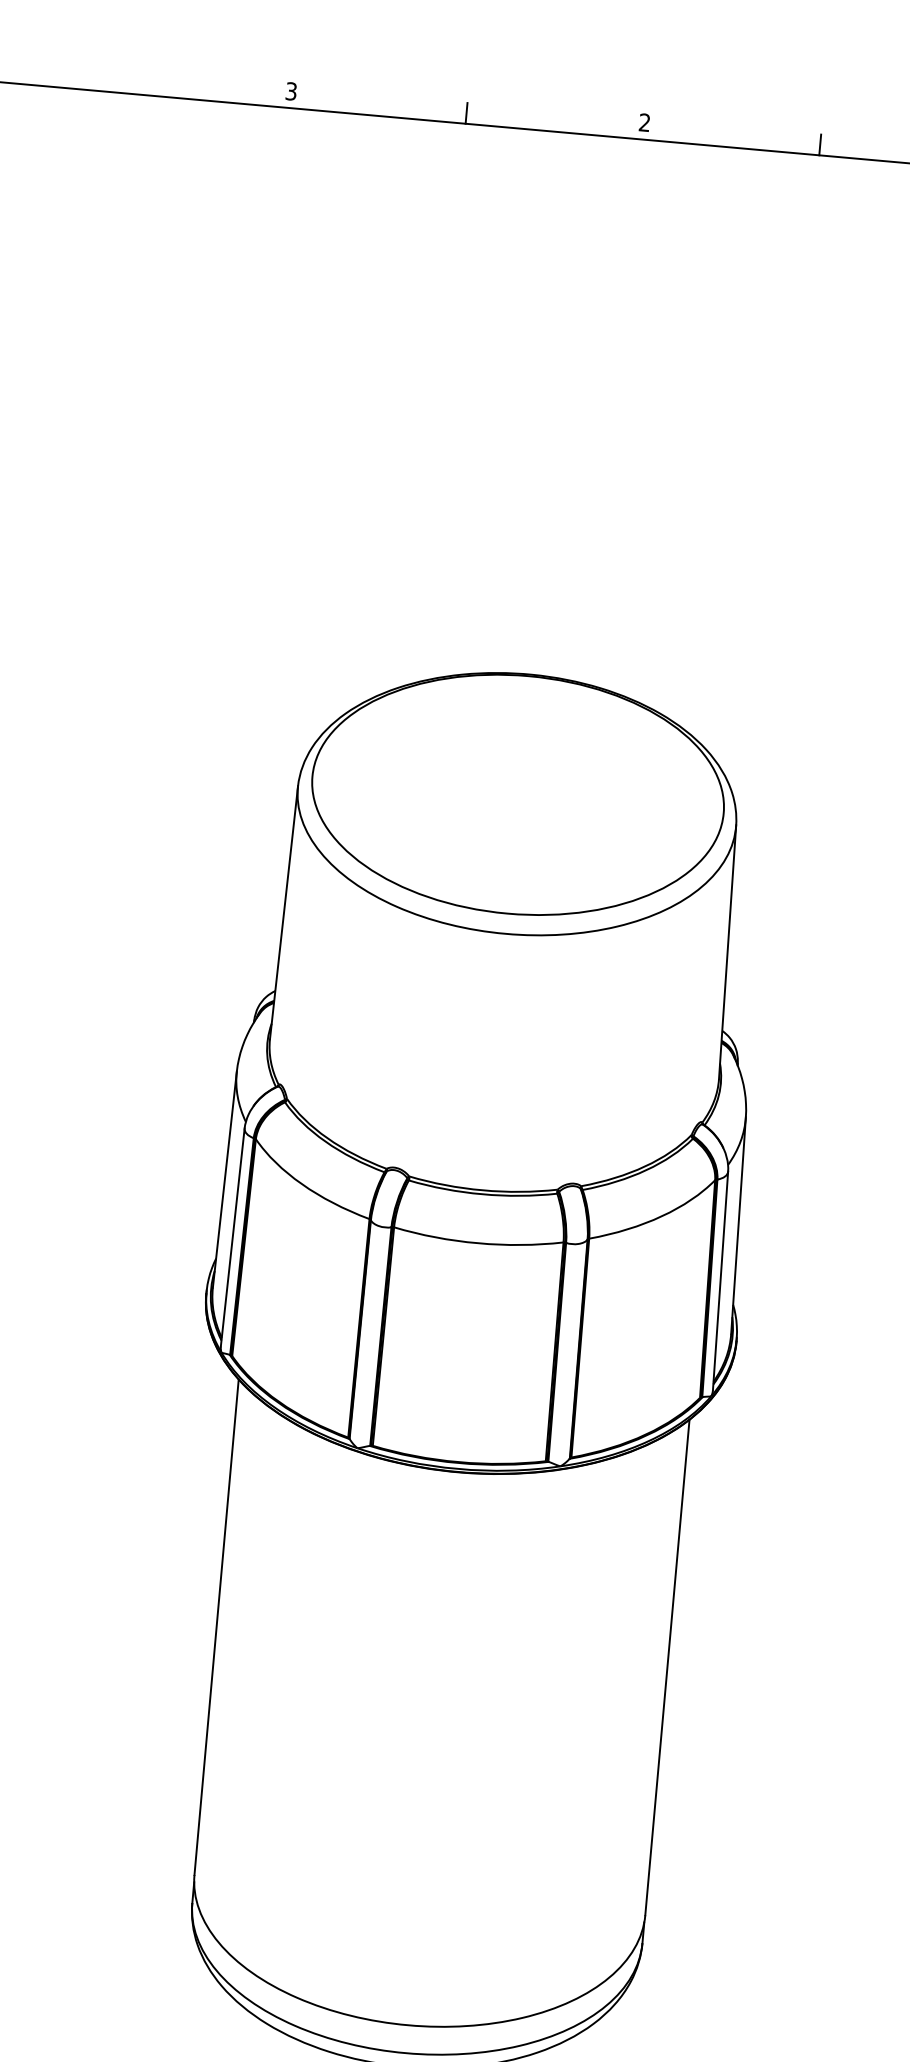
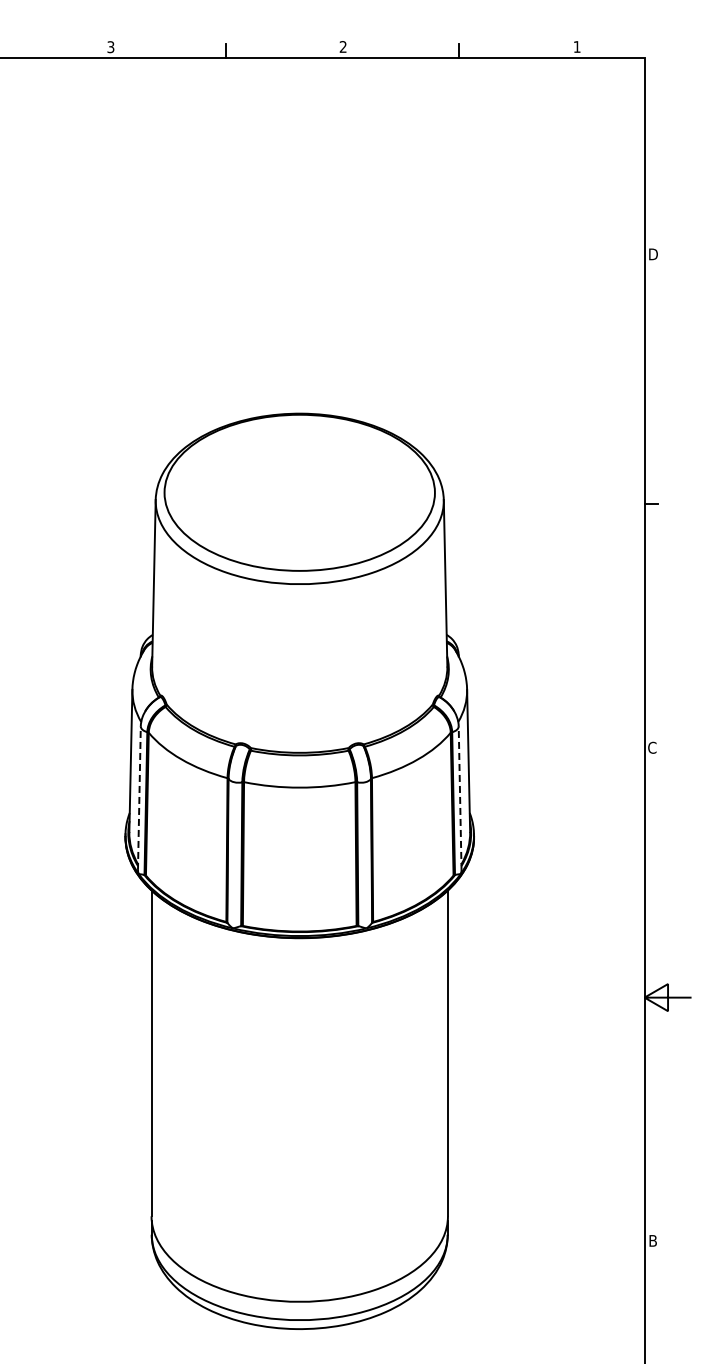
line: (232, 1237) -> (139, 798), solid -> dashed
line: (721, 1281) -> (460, 798), solid -> dashed

